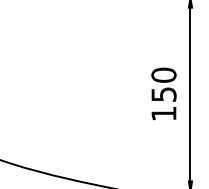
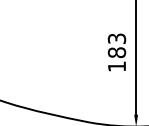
text: (163, 84) -> (116, 45), 150 -> 183

